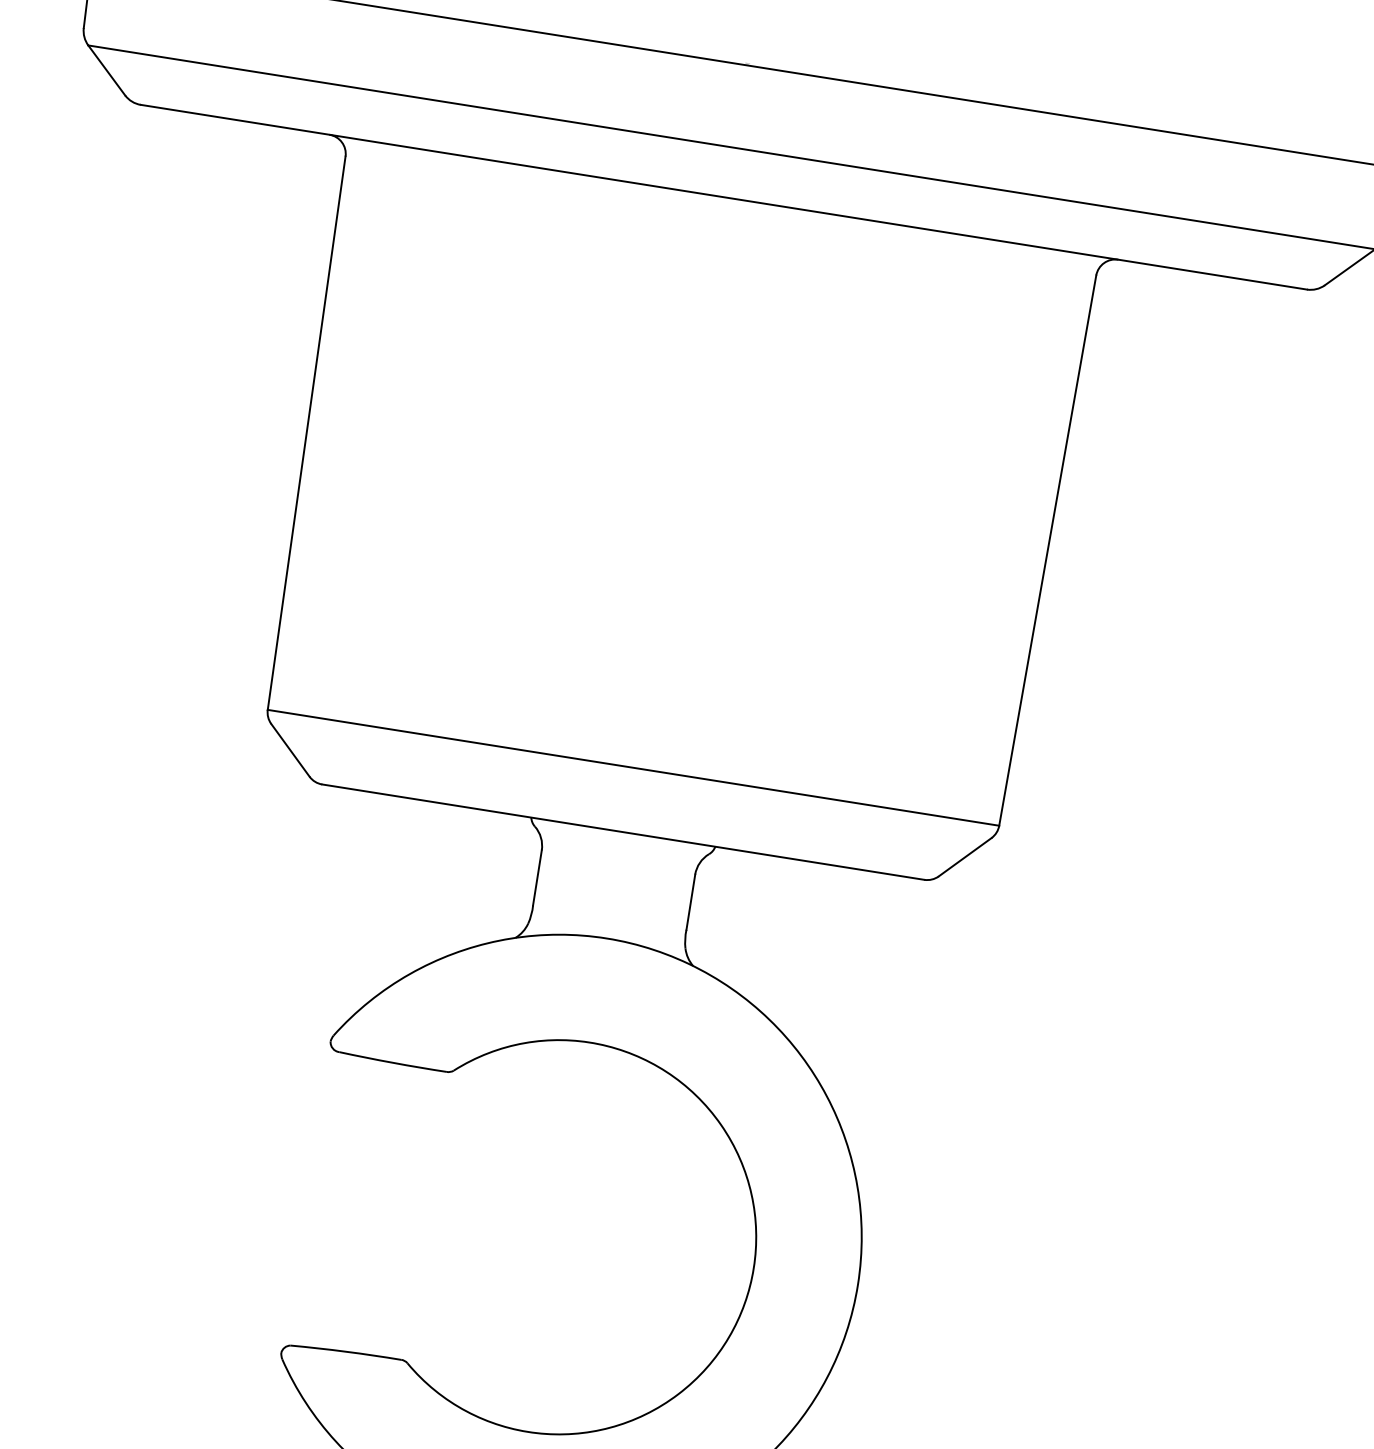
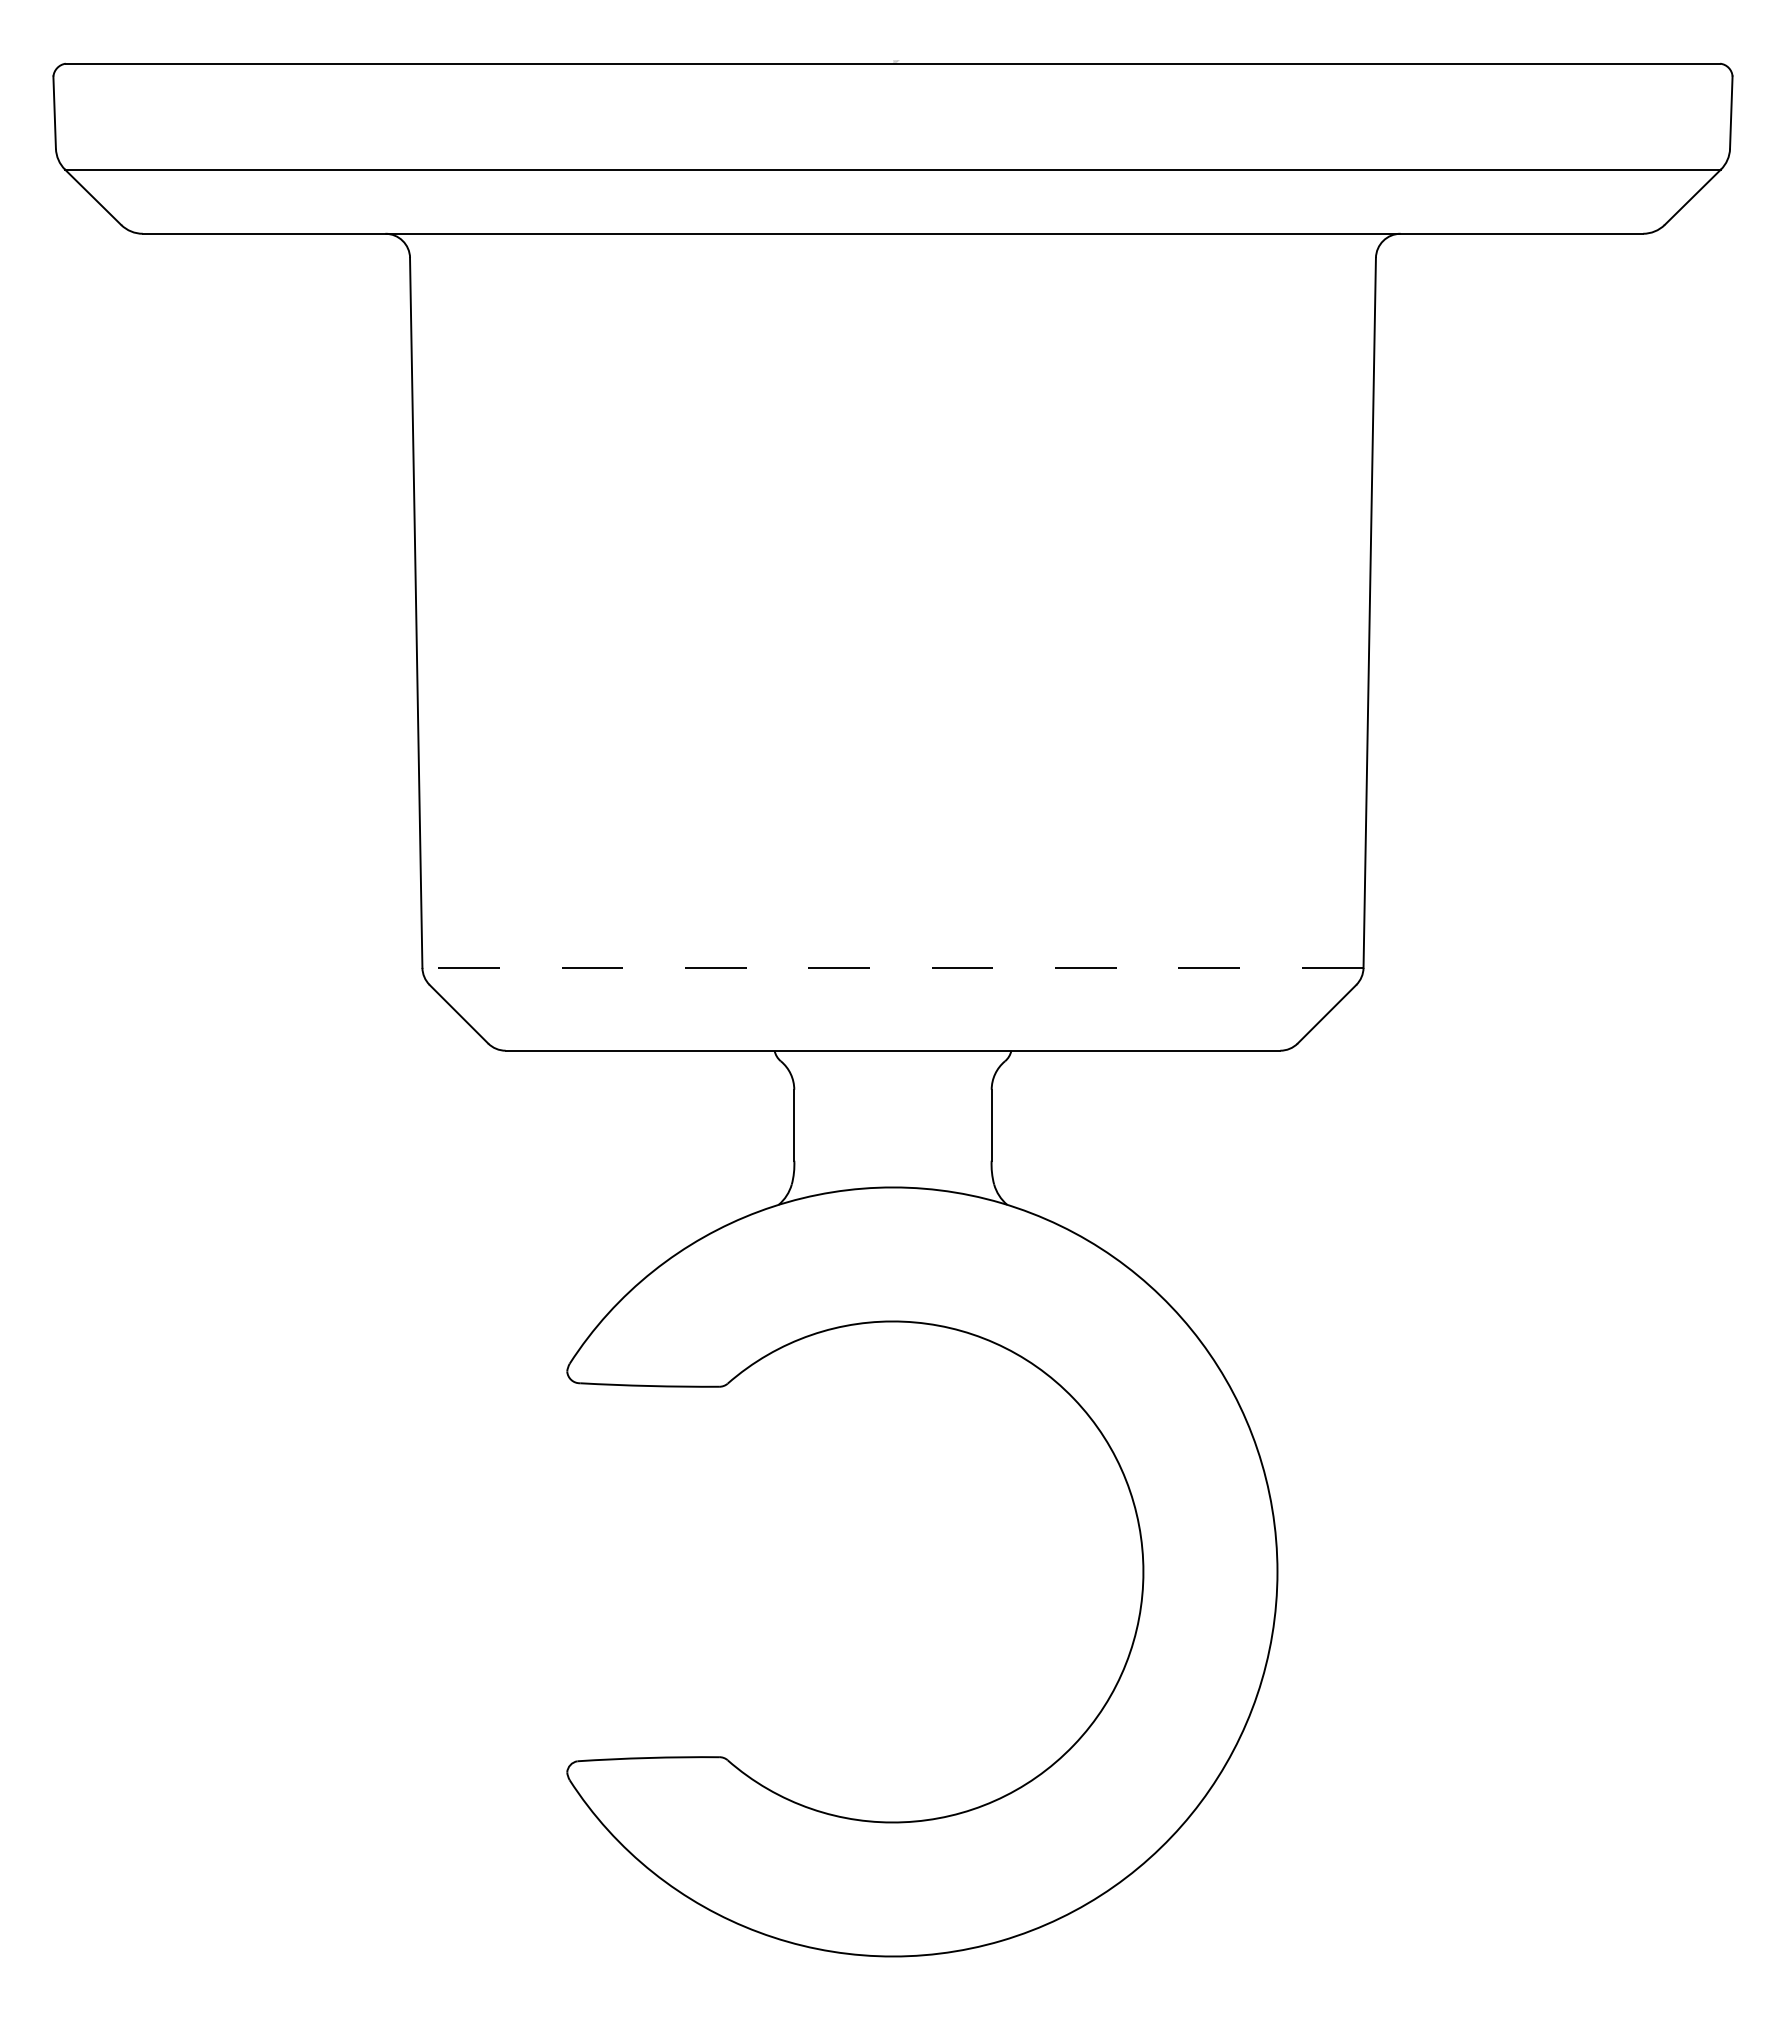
line: (633, 767) -> (892, 967), solid -> dashed

